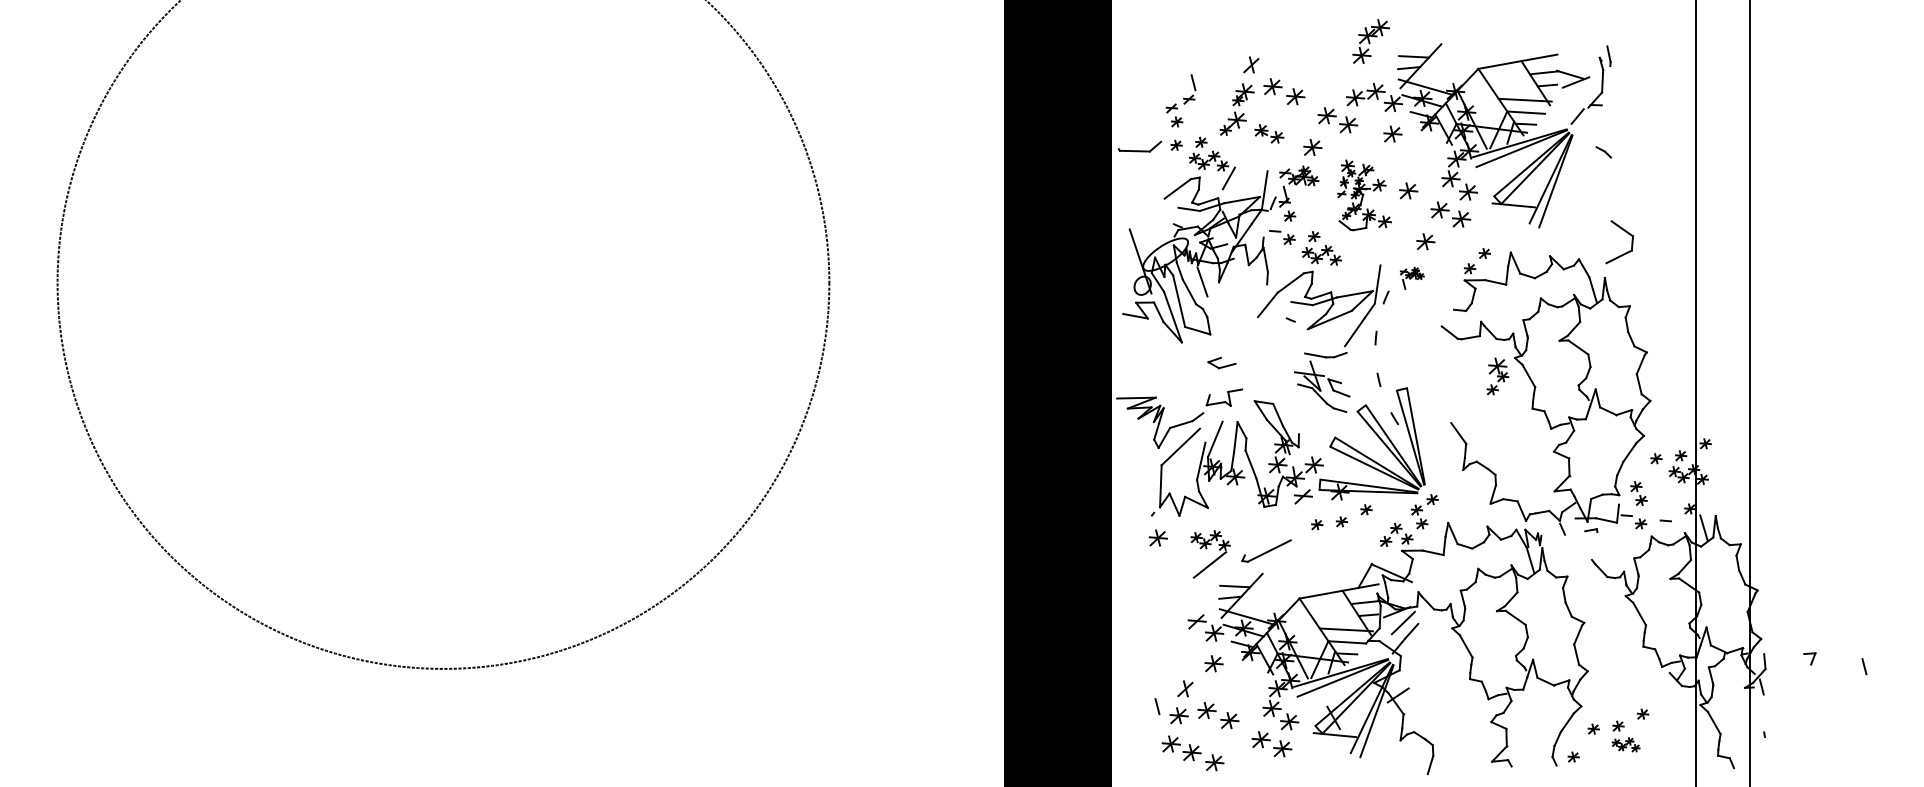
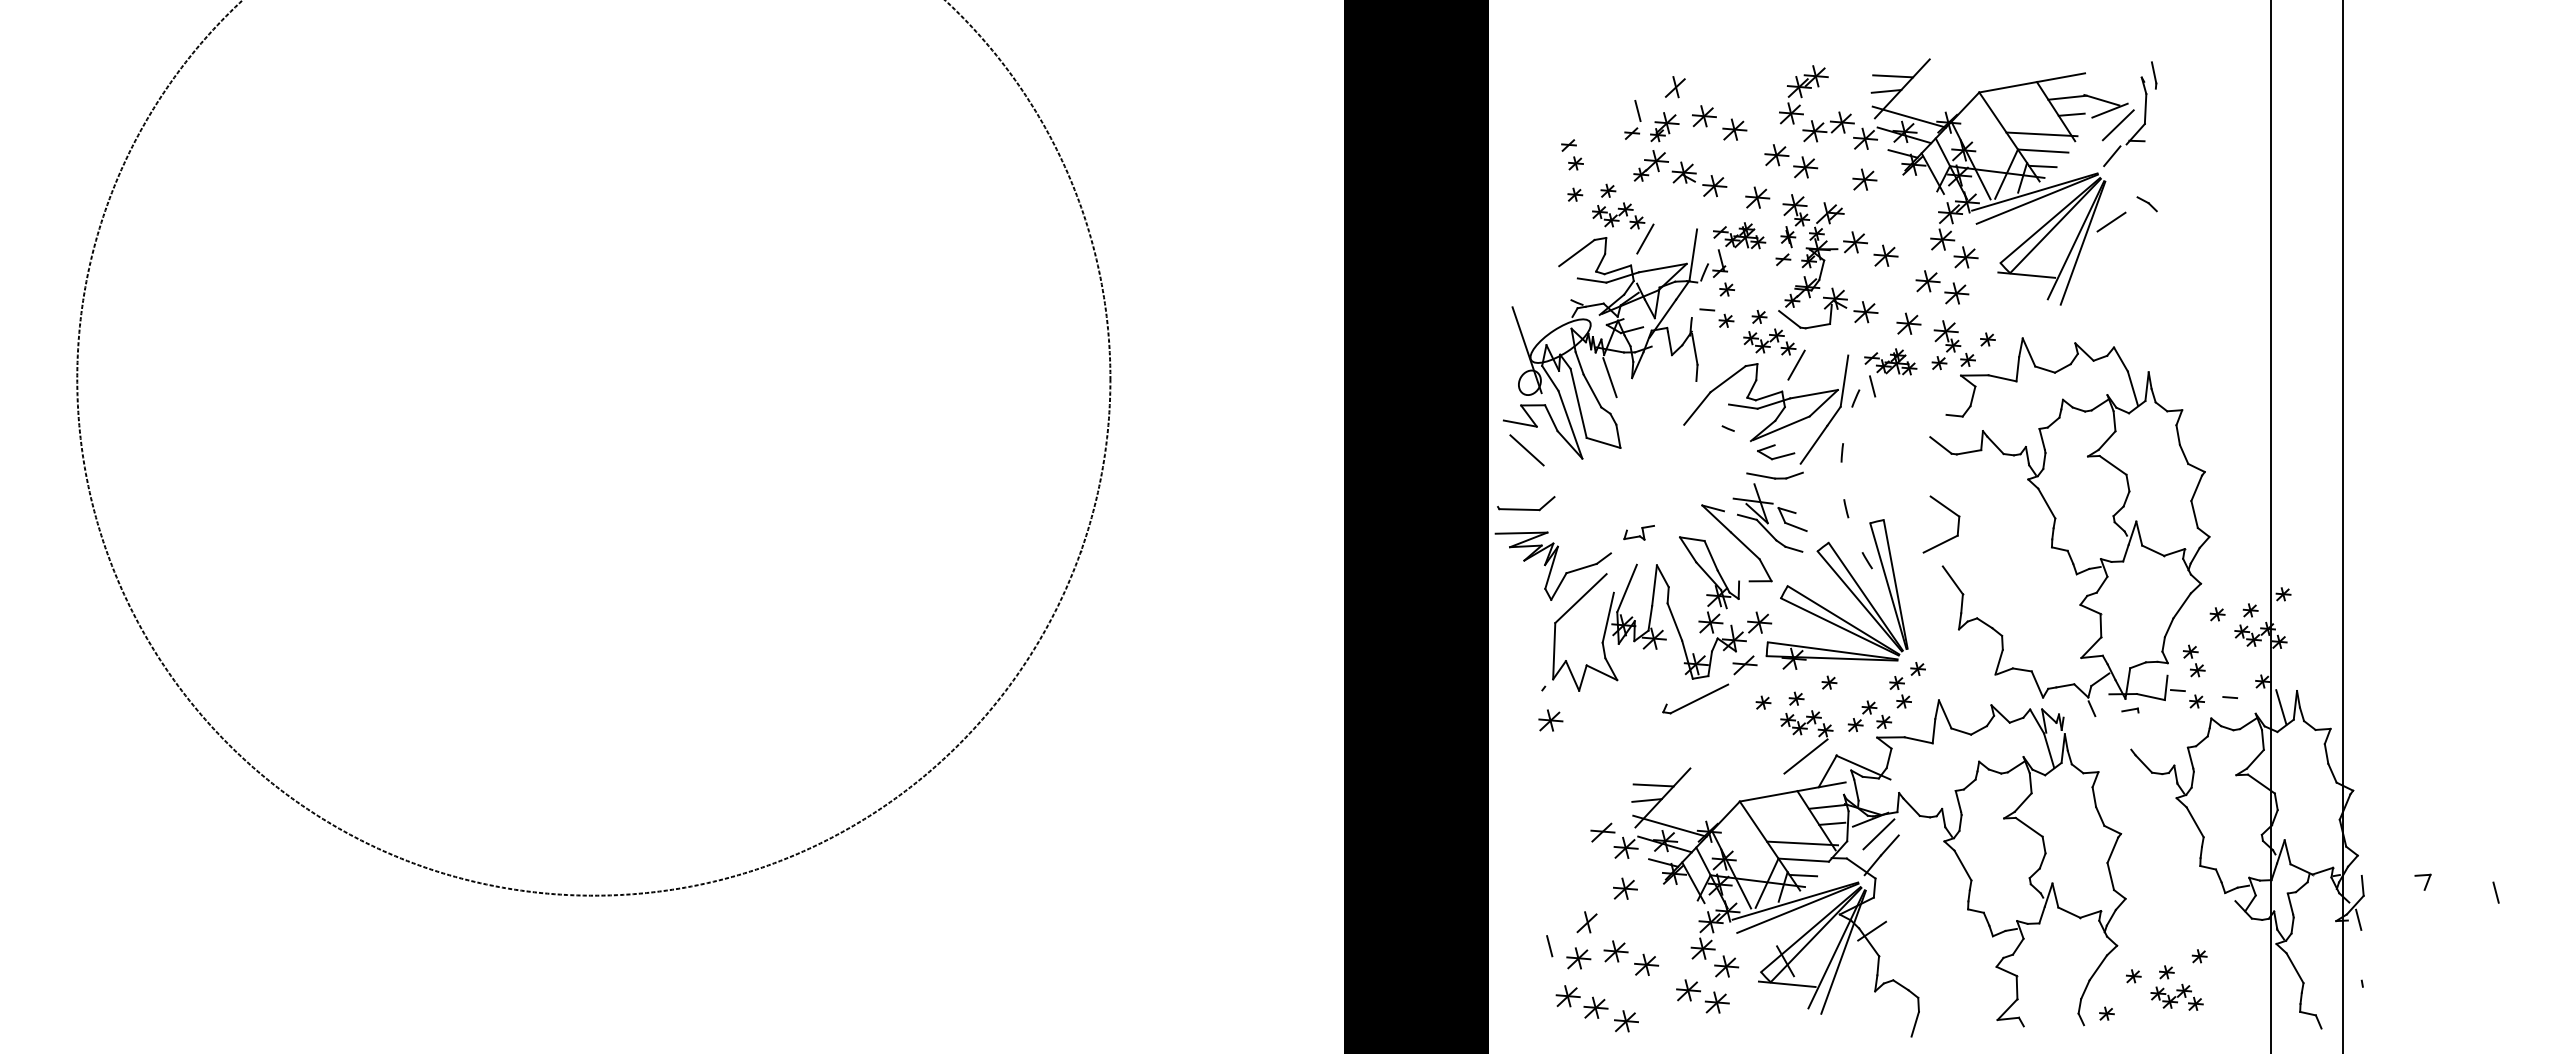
part: (1370, 41) -> (1803, 94), moved
part: (1193, 87) -> (1638, 117), moved
line: (1581, 93) -> (2117, 125), added
part: (1269, 133) -> (1699, 179), size x1.43
part: (1140, 146) -> (1526, 503), moved
line: (1577, 165) -> (2111, 221), added
part: (1364, 195) -> (1826, 261), size x1.43
part: (1627, 233) -> (1951, 512), moved
line: (1341, 272) -> (1796, 364), added
part: (1412, 278) -> (1890, 372), size x1.67
line: (1140, 336) -> (1526, 450), added
part: (1222, 363) -> (1776, 452), moved
part: (1497, 376) -> (1946, 345), moved
part: (1223, 397) -> (1638, 532), size x0.62
part: (1297, 405) -> (1736, 543), added
part: (1206, 549) -> (1801, 735), moved
part: (1266, 550) -> (1695, 698), moved
part: (1625, 744) -> (2176, 996), size x1.43

